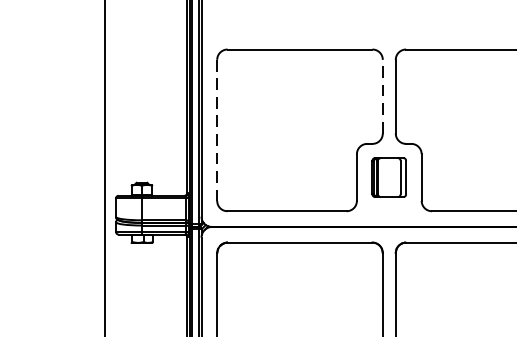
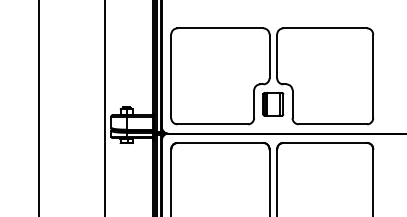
line: (382, 96) -> (269, 56), dashed -> solid
line: (217, 130) -> (171, 76), dashed -> solid

